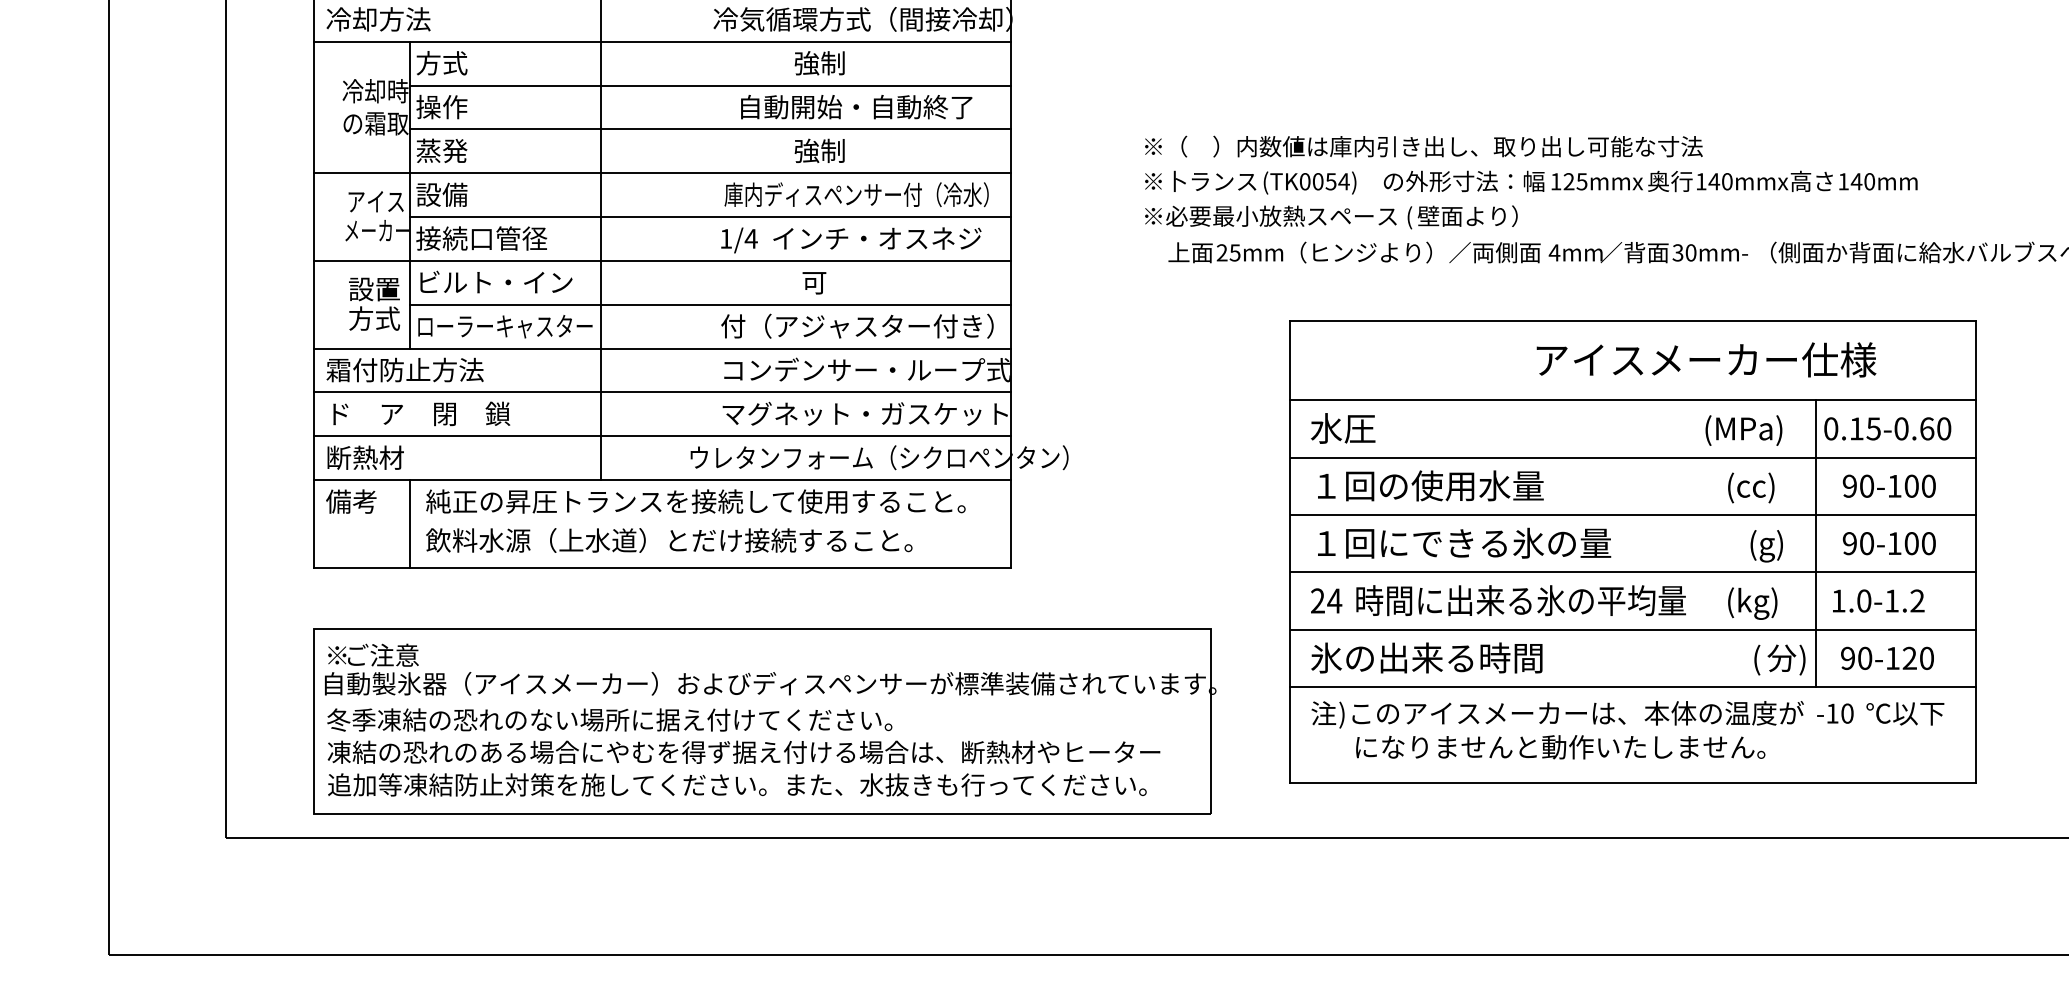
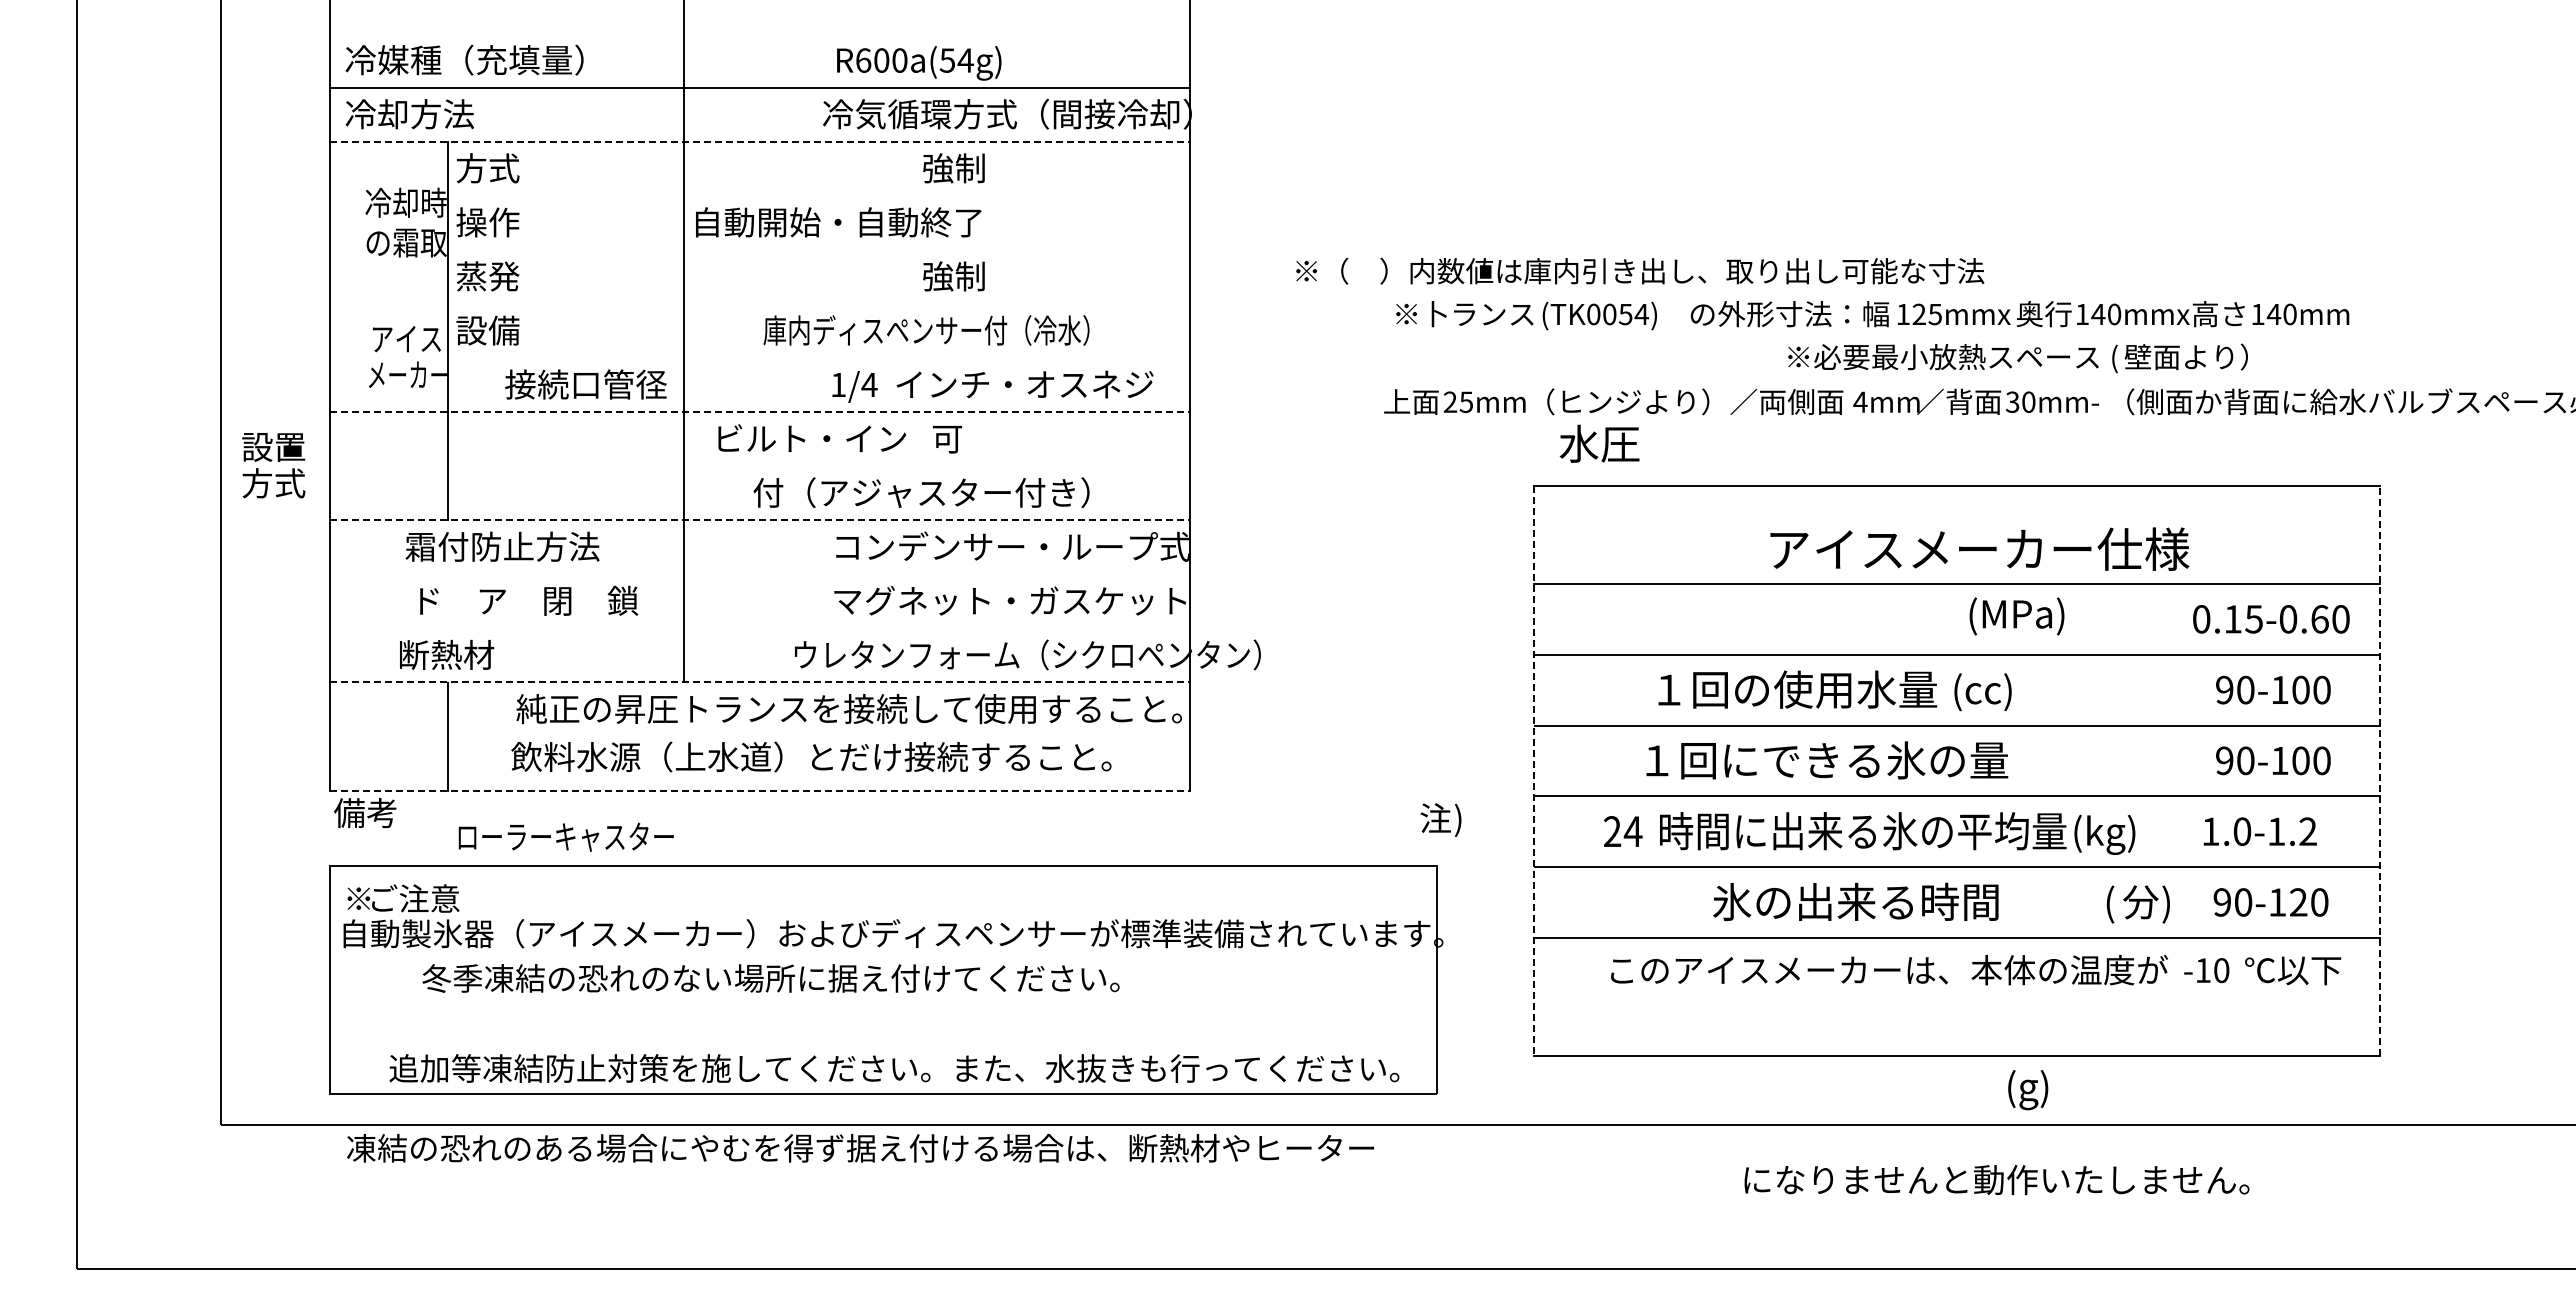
line: (662, 41) -> (760, 141), solid -> dashed
line: (709, 85) -> (818, 195), removed
text: (856, 107) -> (838, 222), moved
line: (709, 129) -> (818, 249), removed
text: (1424, 146) -> (1640, 270), moved
line: (662, 172) -> (759, 303), removed
text: (1531, 182) -> (1872, 315), moved
text: (856, 194) -> (926, 330), moved
line: (709, 216) -> (818, 357), removed
text: (1330, 217) -> (2017, 358), moved
text: (481, 238) -> (585, 384), moved
line: (662, 261) -> (760, 412), solid -> dashed
text: (495, 281) -> (811, 437), moved
text: (374, 304) -> (273, 465), moved
line: (709, 304) -> (818, 466), removed
text: (504, 326) -> (565, 836), moved
text: (857, 326) -> (921, 492), moved
line: (662, 348) -> (760, 520), solid -> dashed
text: (1706, 359) -> (1979, 548), moved
text: (405, 369) -> (502, 546), moved
line: (662, 392) -> (759, 574), removed
text: (422, 413) -> (529, 600), moved
text: (1343, 428) -> (1599, 443), moved
text: (1743, 430) -> (2016, 616), moved
line: (662, 436) -> (759, 628), removed
text: (366, 457) -> (447, 654), moved
line: (662, 480) -> (760, 682), solid -> dashed
text: (1430, 485) -> (1797, 689), moved
text: (1750, 488) -> (1982, 692), moved
text: (351, 501) -> (365, 813), moved
text: (695, 501) -> (848, 709), moved
text: (669, 540) -> (811, 756), moved
text: (1464, 543) -> (1827, 760), moved
line: (1816, 543) -> (2183, 760), removed
text: (1767, 546) -> (2028, 1090), moved
line: (1975, 551) -> (2379, 770), solid -> dashed
line: (1290, 552) -> (1534, 771), solid -> dashed
line: (662, 567) -> (760, 790), solid -> dashed
text: (1498, 600) -> (1835, 831), moved
text: (1426, 657) -> (1855, 901), moved
text: (1327, 714) -> (1440, 819), moved
text: (609, 720) -> (770, 978), moved
text: (1560, 747) -> (1996, 1180), moved
text: (743, 752) -> (860, 1148), moved
text: (737, 784) -> (894, 1068), moved

